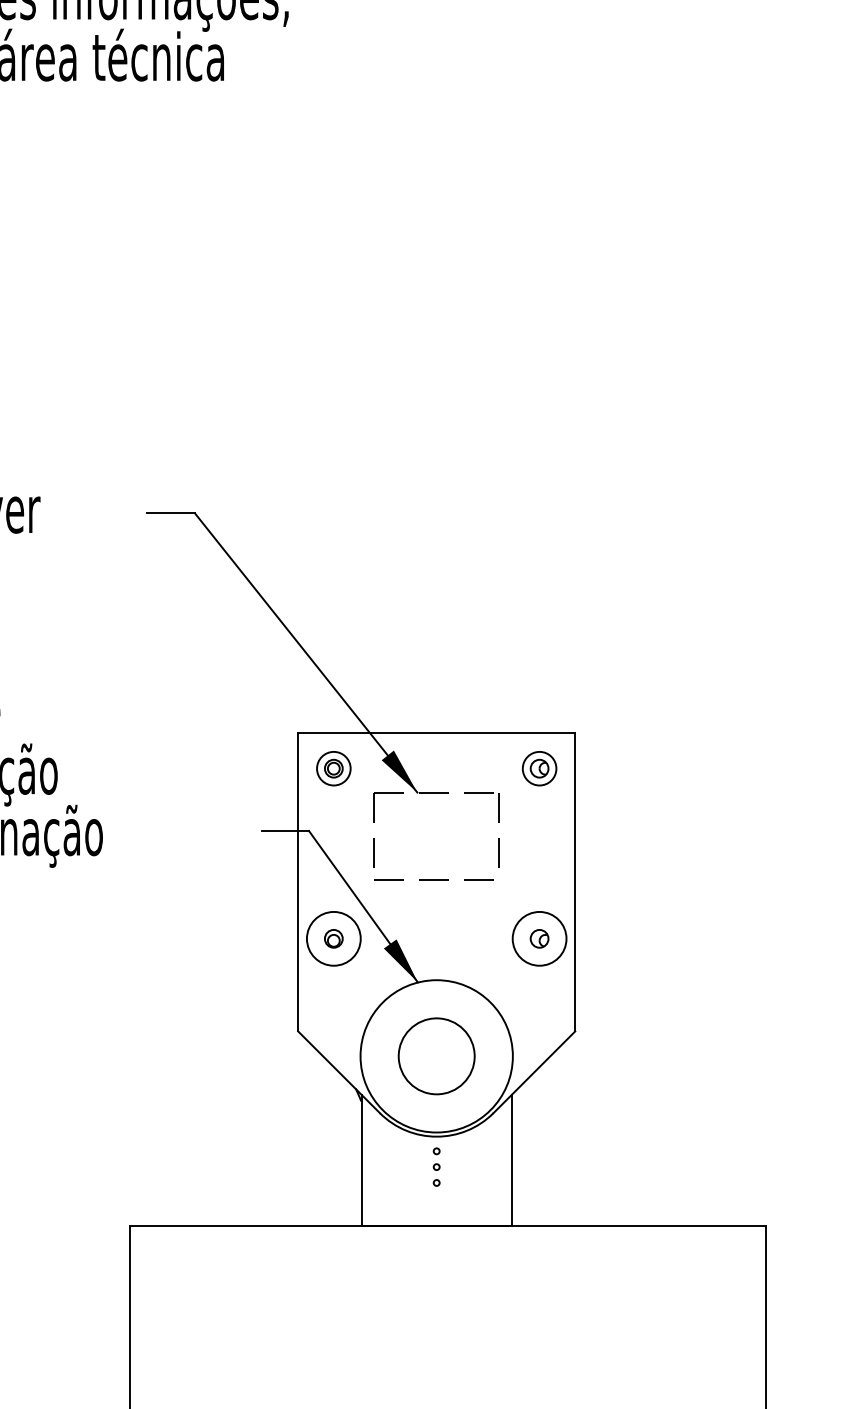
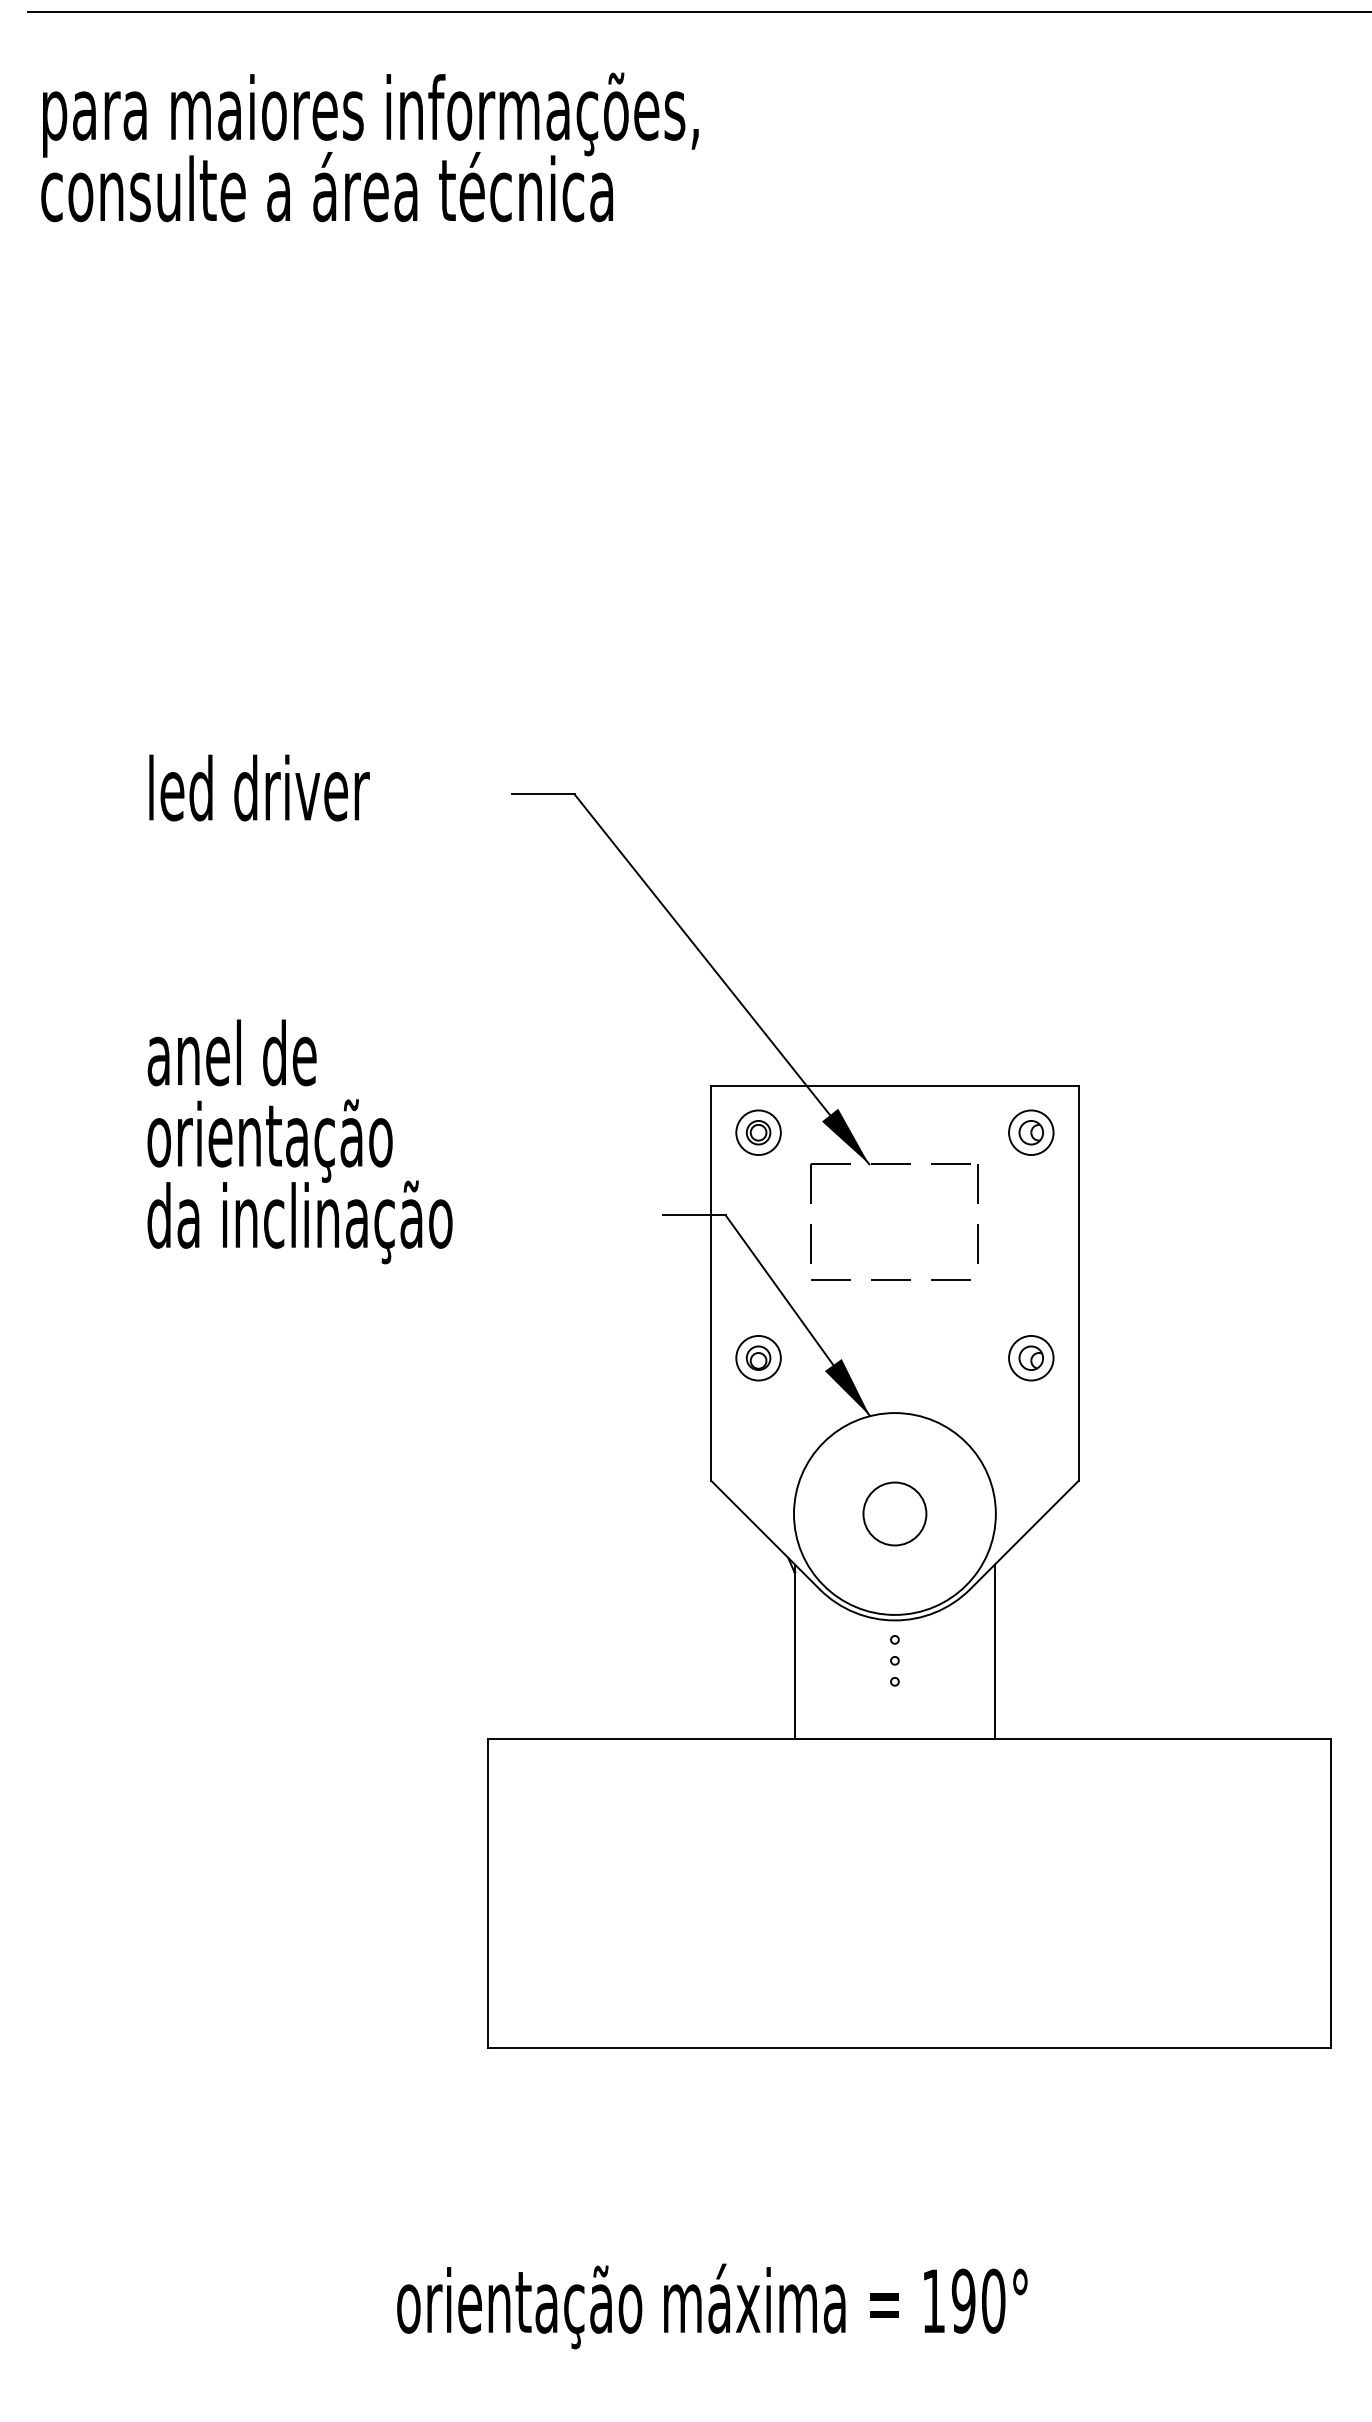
circle: (333, 938) -> (758, 1357), size x0.62
circle: (539, 938) -> (1031, 1357), size x0.62
circle: (436, 1055) -> (894, 1513), size x0.62

